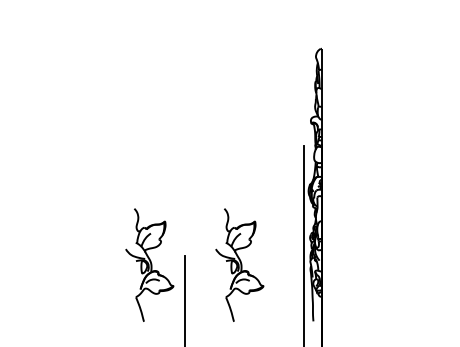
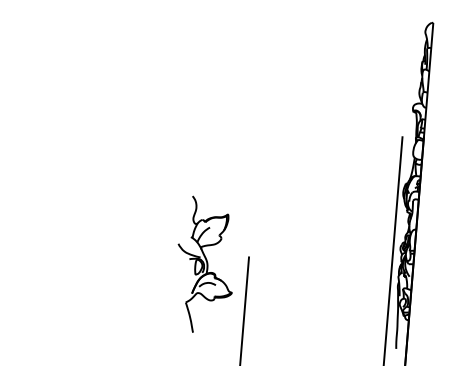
part: (239, 264) -> (313, 273), removed

